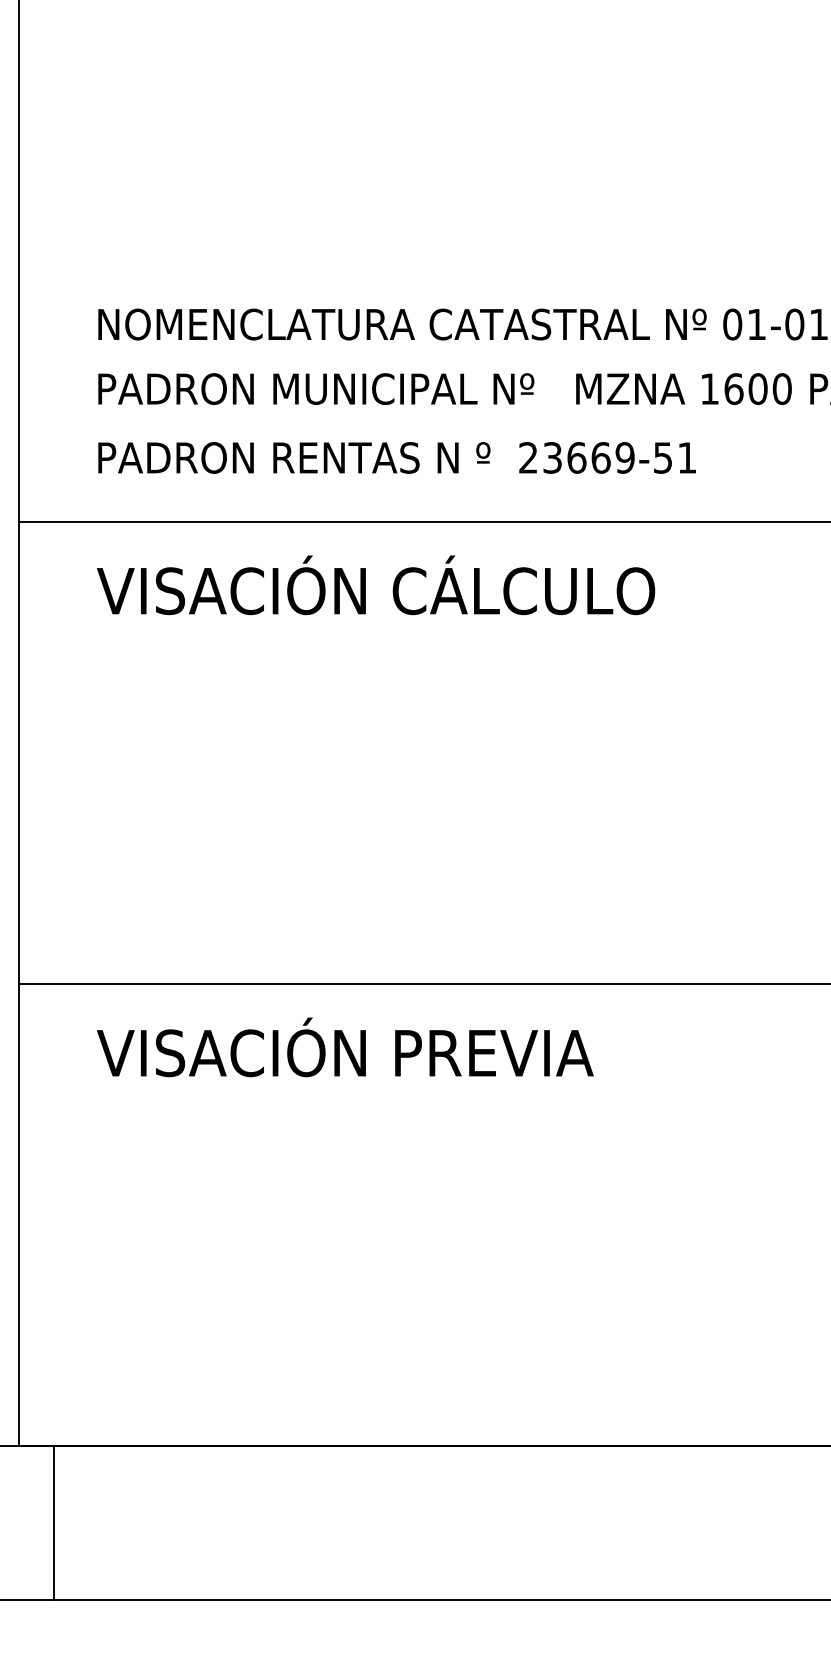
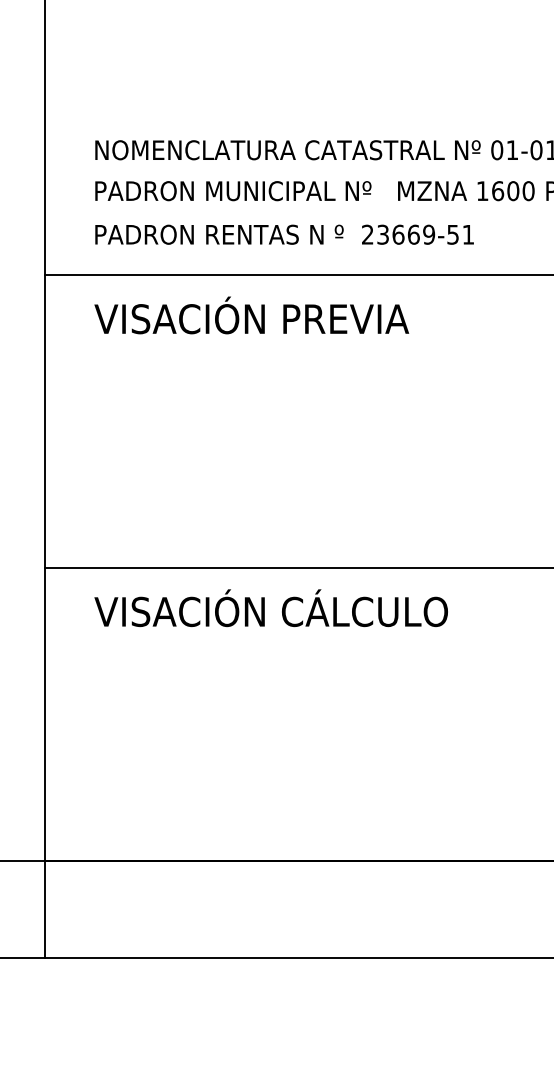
text: (523, 585) -> (364, 315), VISACIÓN CÁLCULO -> VISACIÓN PREVIA
text: (523, 1047) -> (364, 608), VISACIÓN PREVIA -> VISACIÓN CÁLCULO
line: (54, 1522) -> (45, 909), moved

